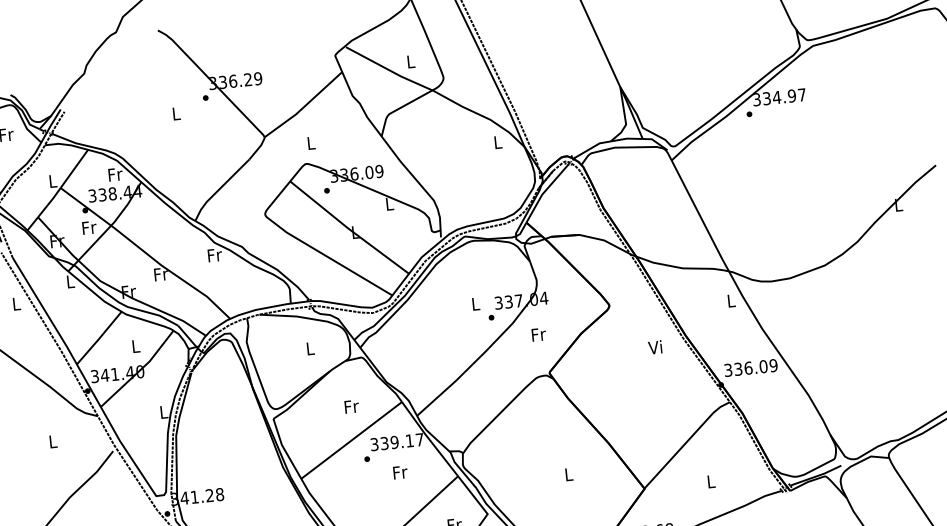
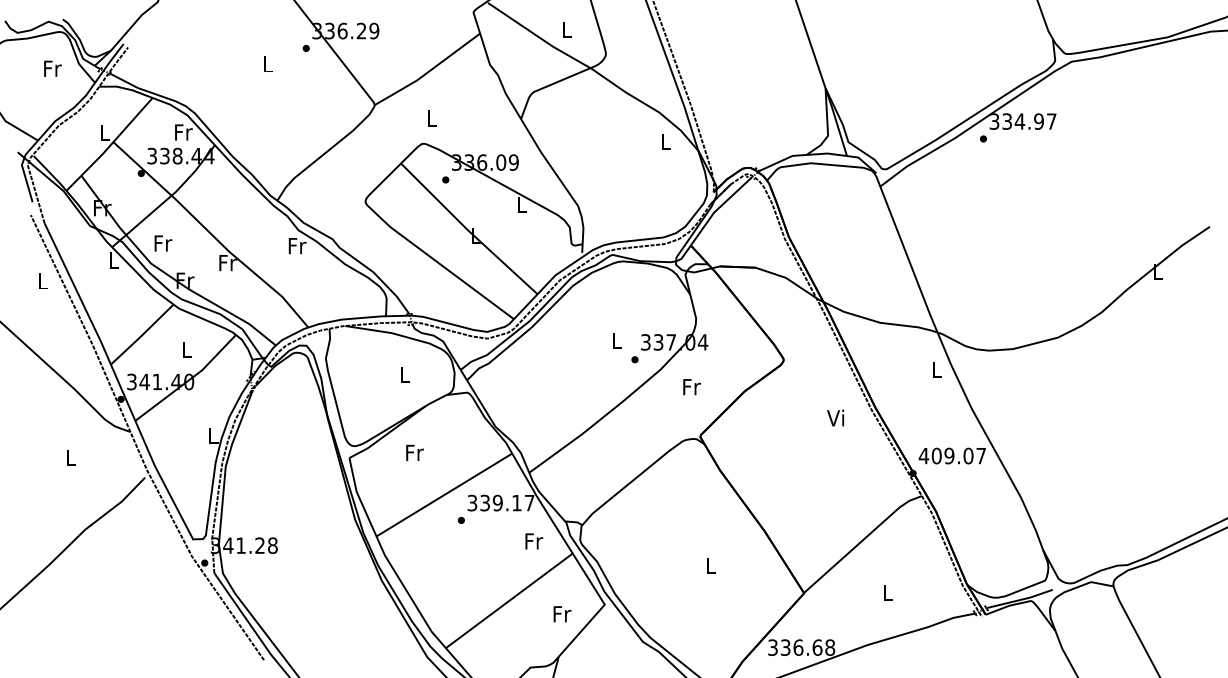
text: (89, 227) -> (163, 243), moved
text: (750, 367) -> (952, 455), 336.09 -> 409.07
text: (351, 406) -> (414, 452), moved
text: (400, 472) -> (534, 541), moved

